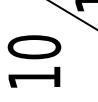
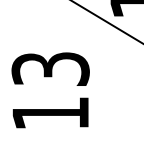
text: (34, 47) -> (50, 69), 10 -> 13

